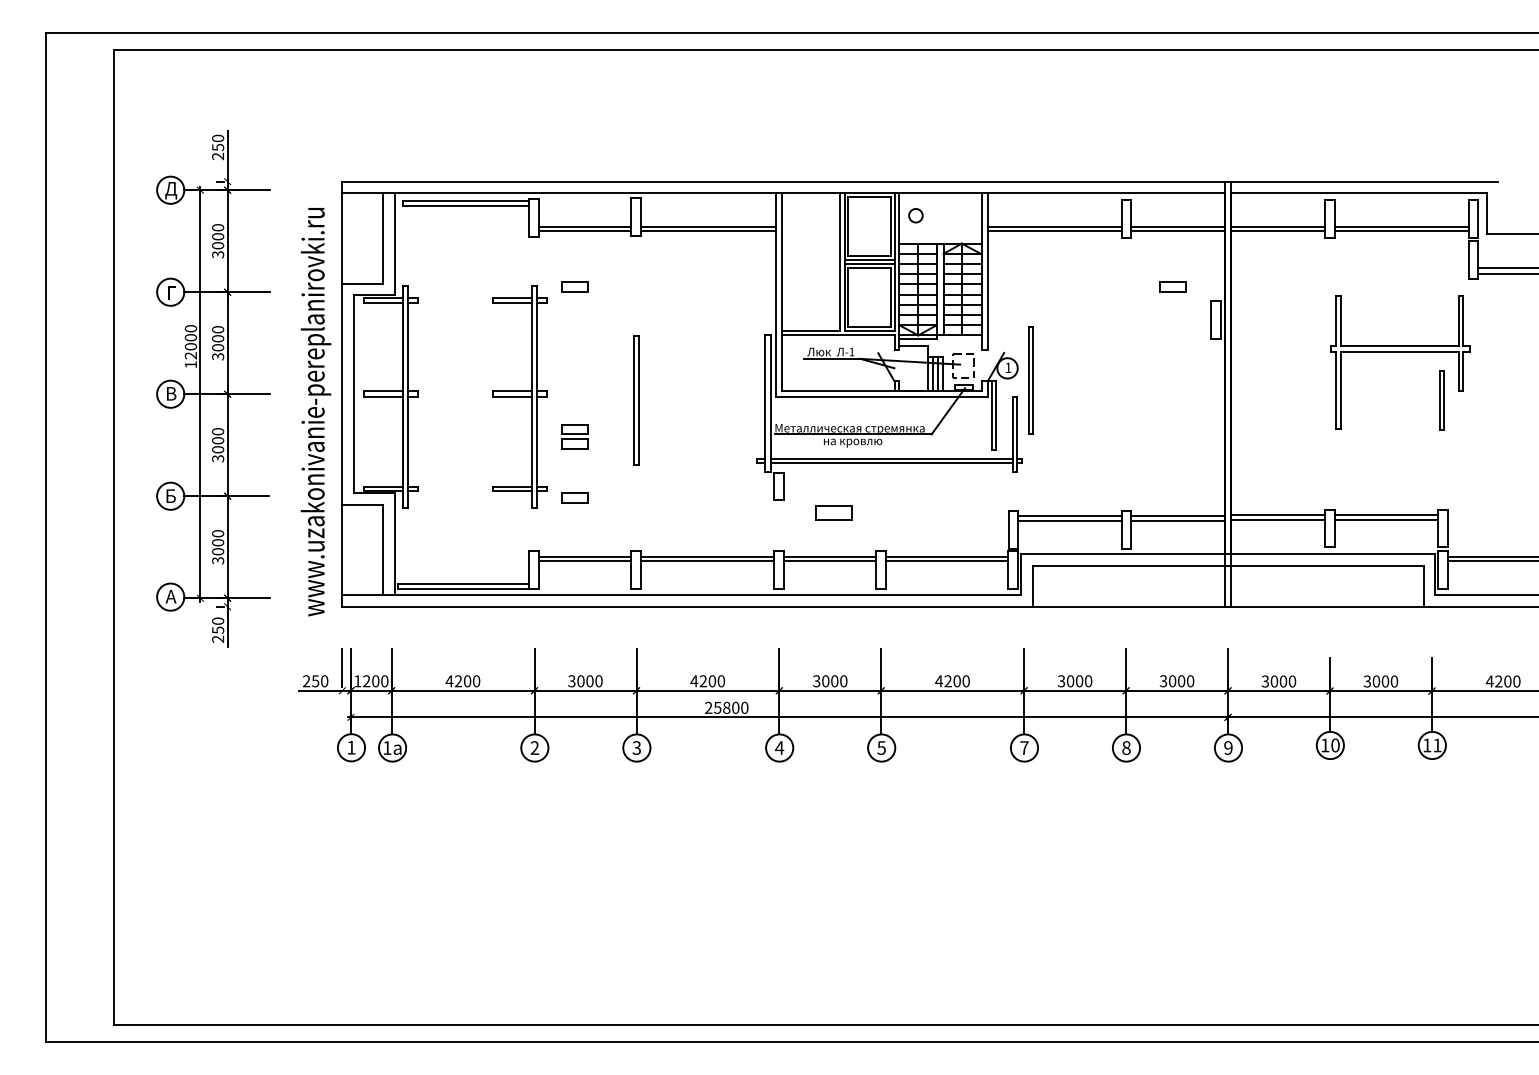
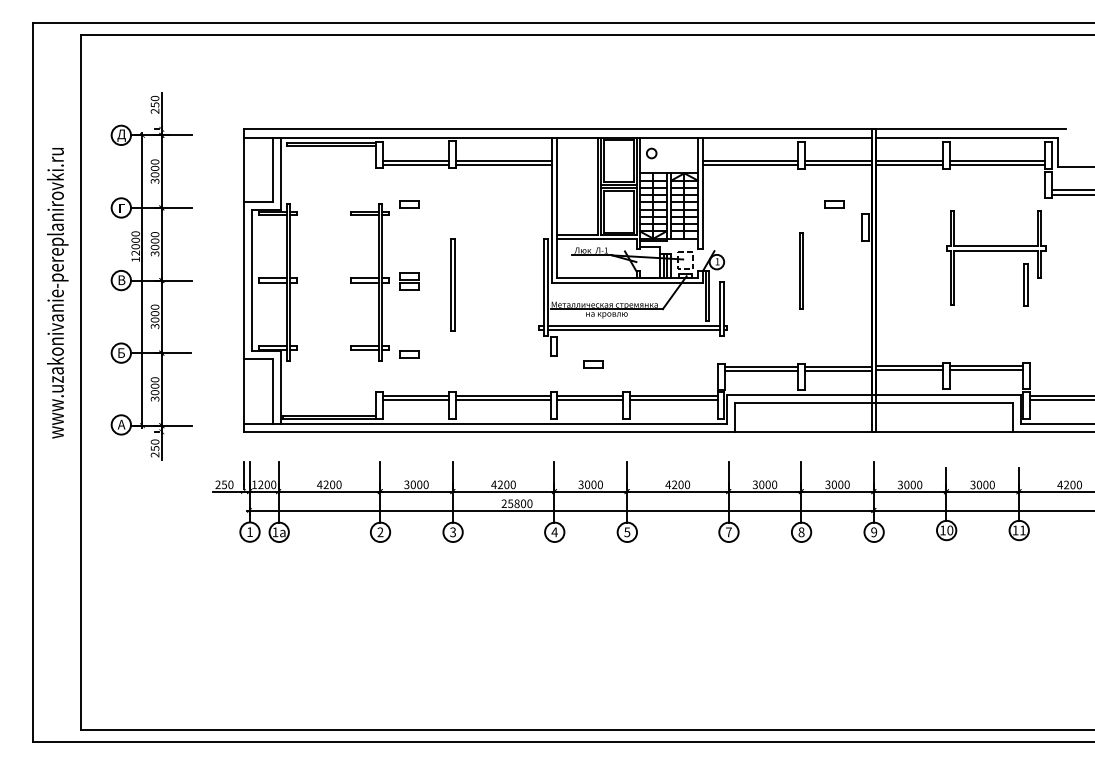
line: (1029, 380) -> (800, 270), moved
text: (315, 412) -> (57, 293), moved
part: (575, 436) -> (409, 281), moved
part: (834, 512) -> (593, 364), size x0.71

